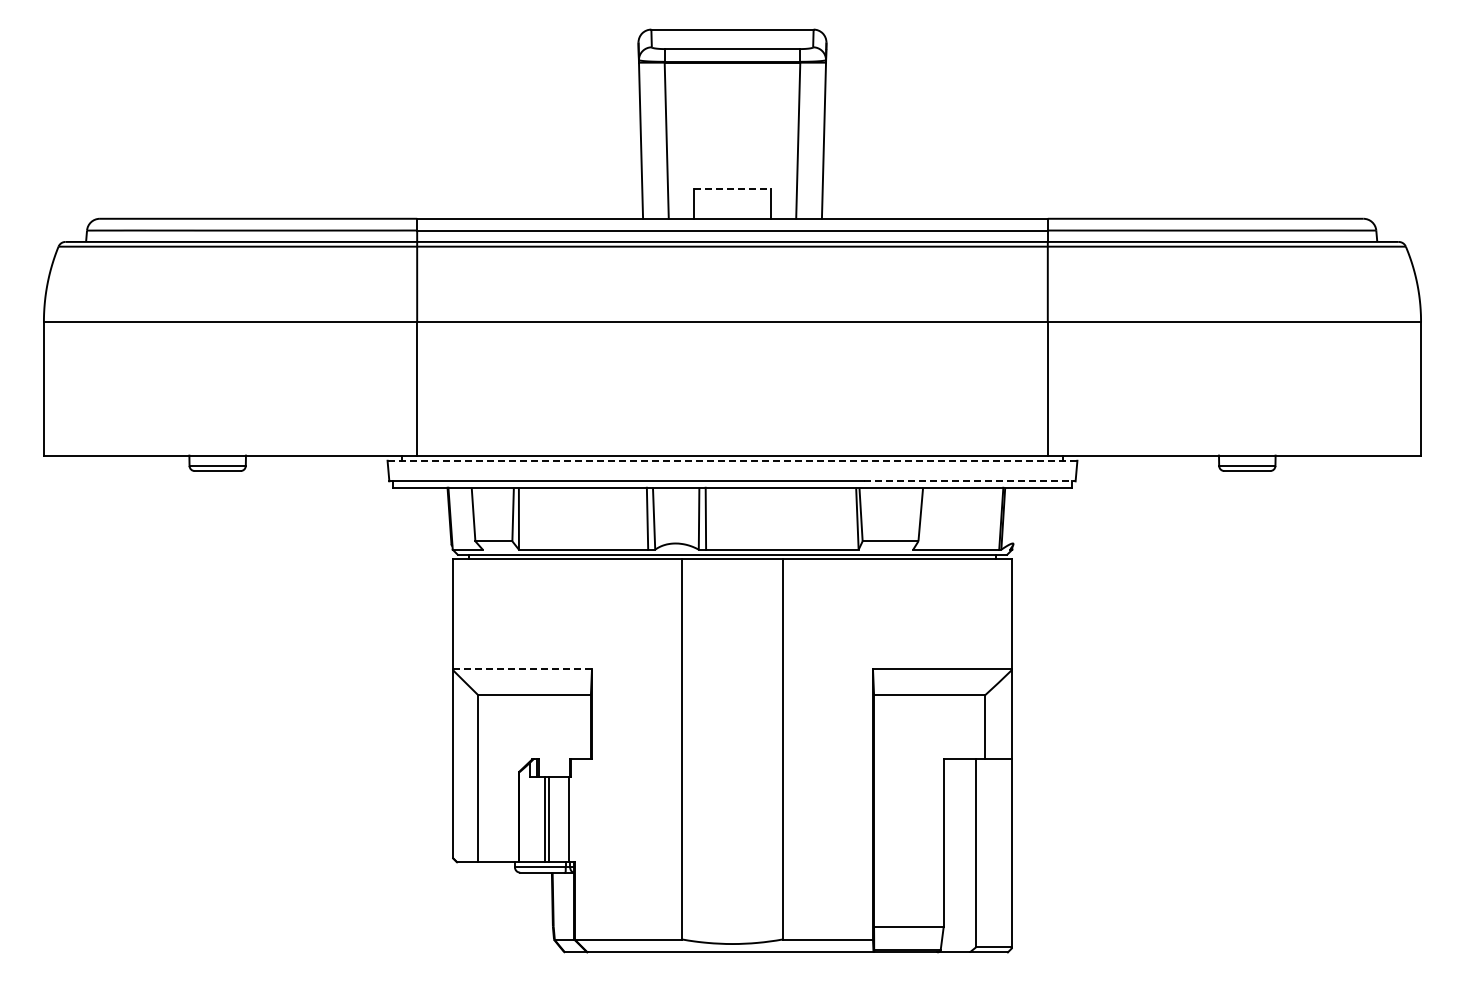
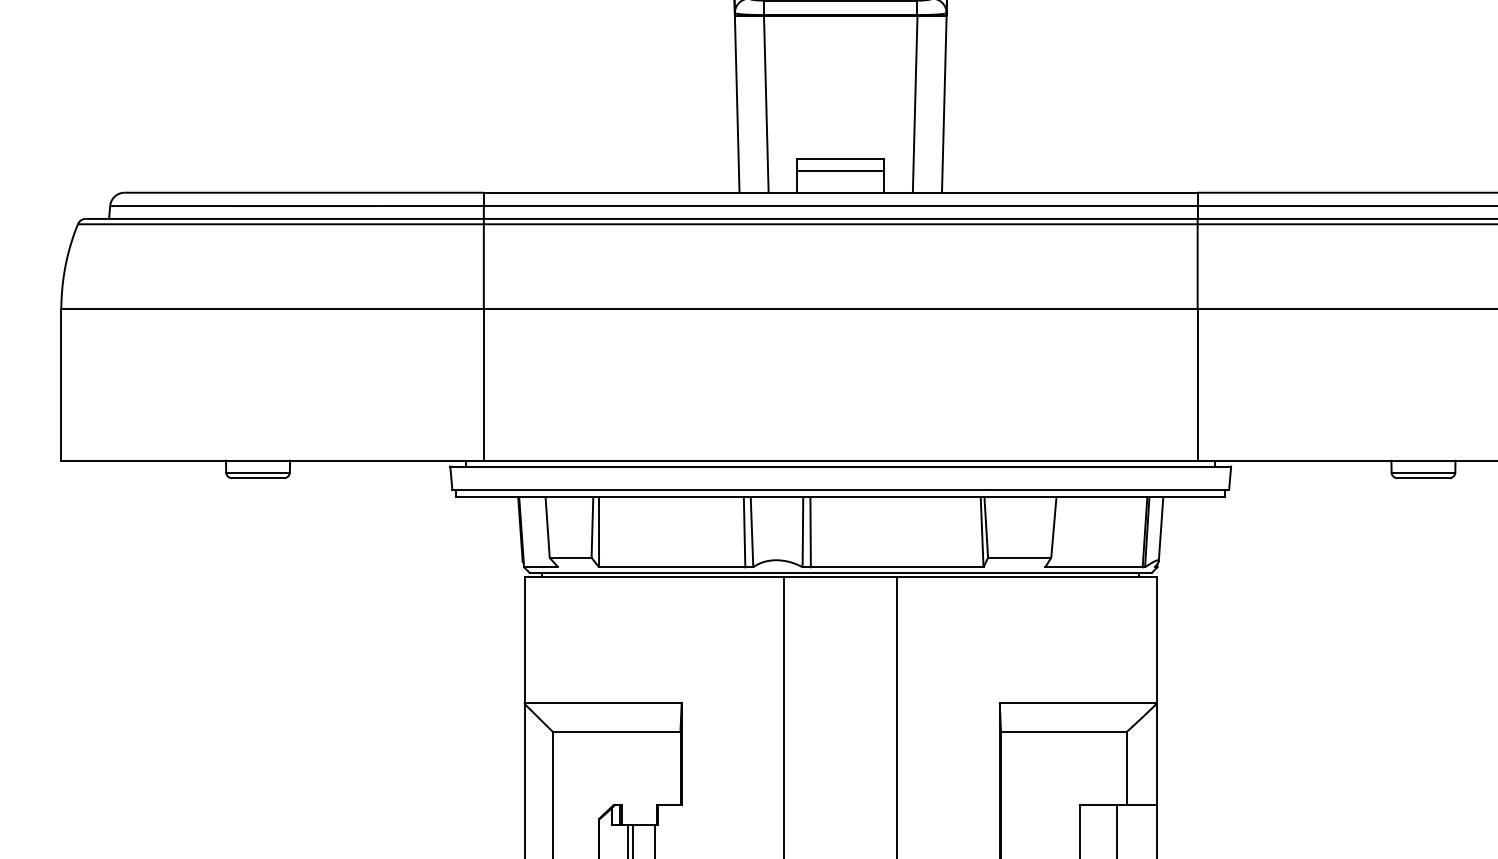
line: (732, 188) -> (840, 158), dashed -> solid
line: (732, 199) -> (840, 170), added
line: (732, 460) -> (840, 466), dashed -> solid
line: (969, 481) -> (1109, 490), dashed -> solid
line: (1015, 515) -> (1161, 528), added
line: (523, 669) -> (604, 702), dashed -> solid

